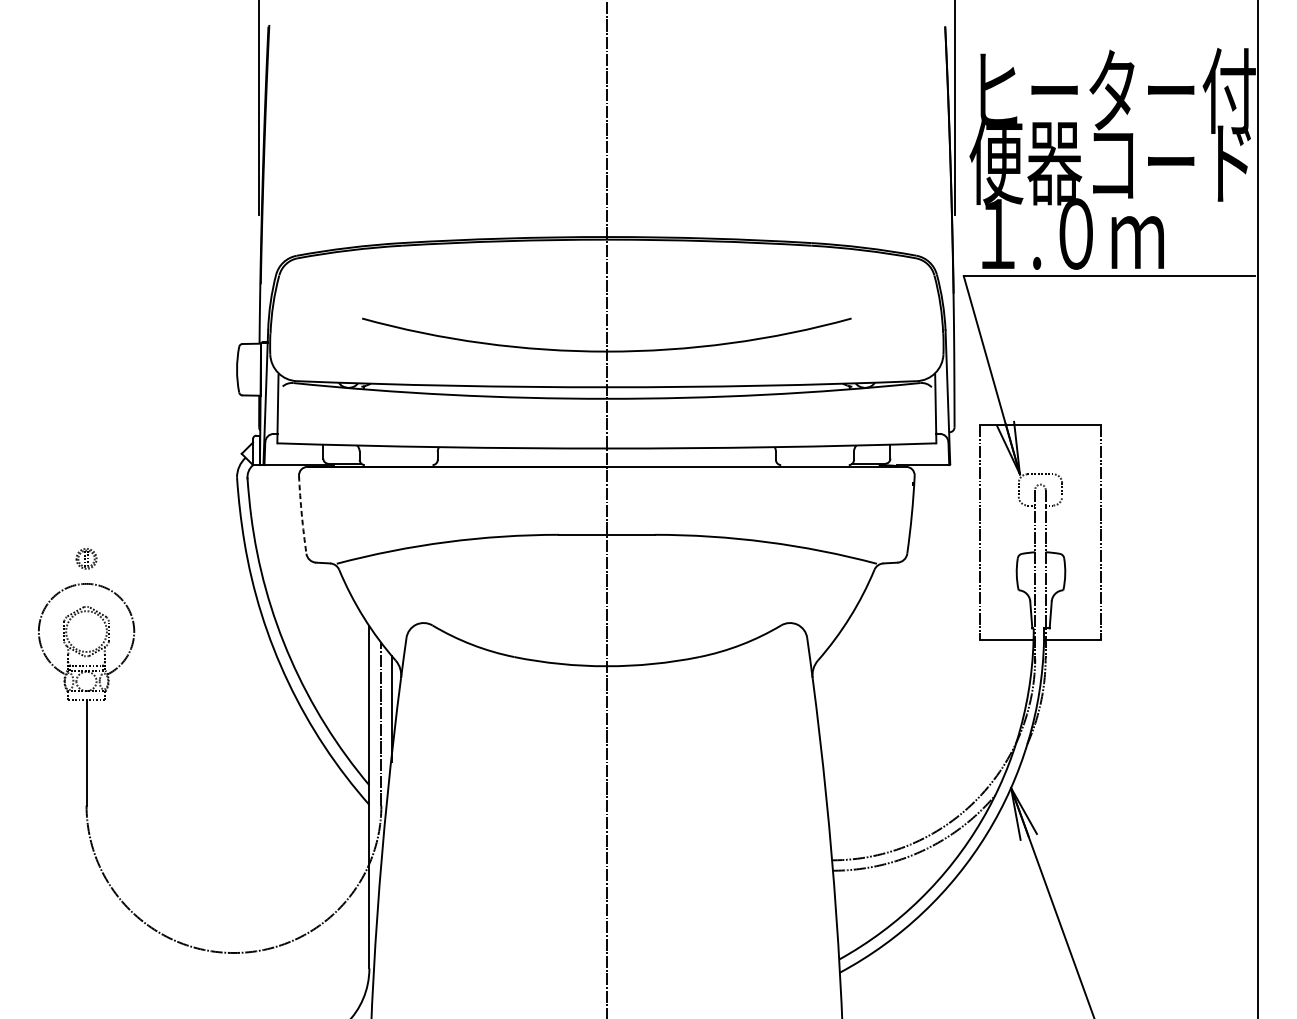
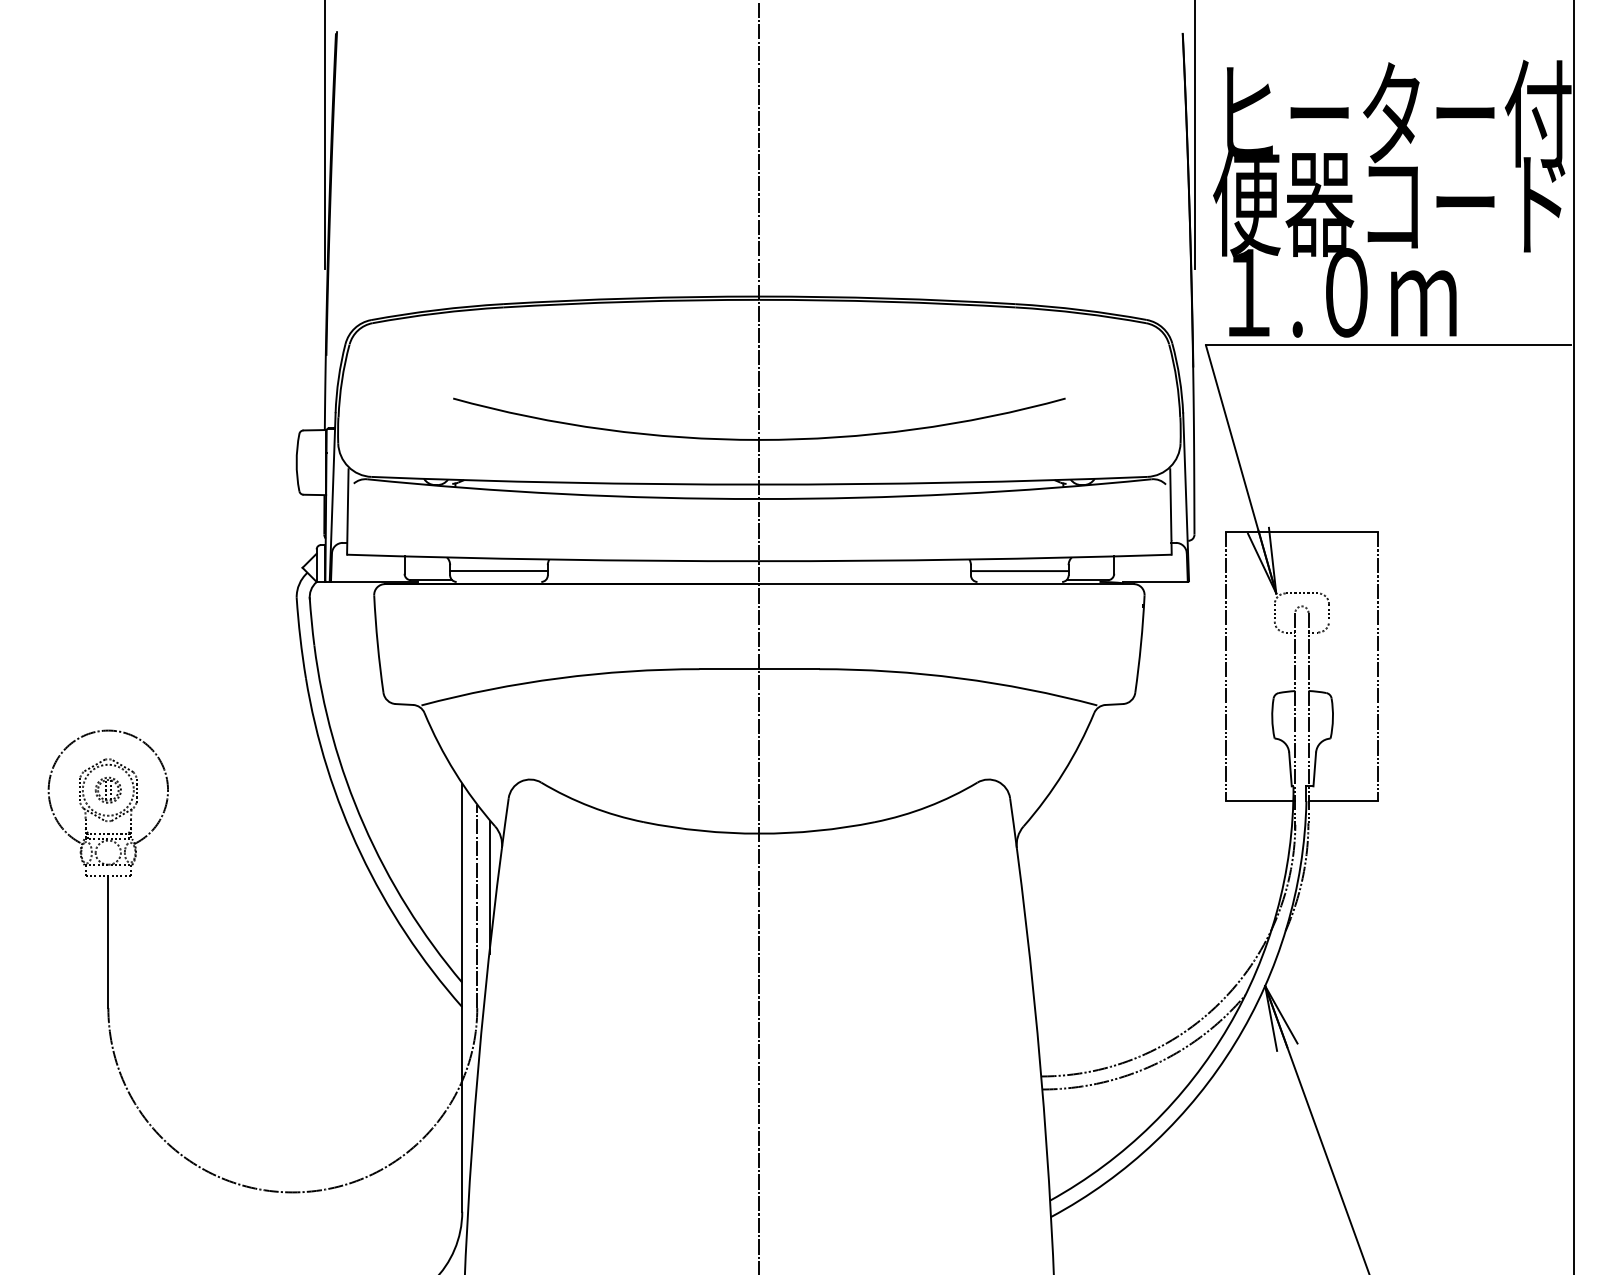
line: (398, 456) -> (498, 571), added
line: (814, 456) -> (1019, 571), added
arc: (301, 515) -> (377, 644), dashed -> solid
part: (85, 558) -> (107, 789), moved

